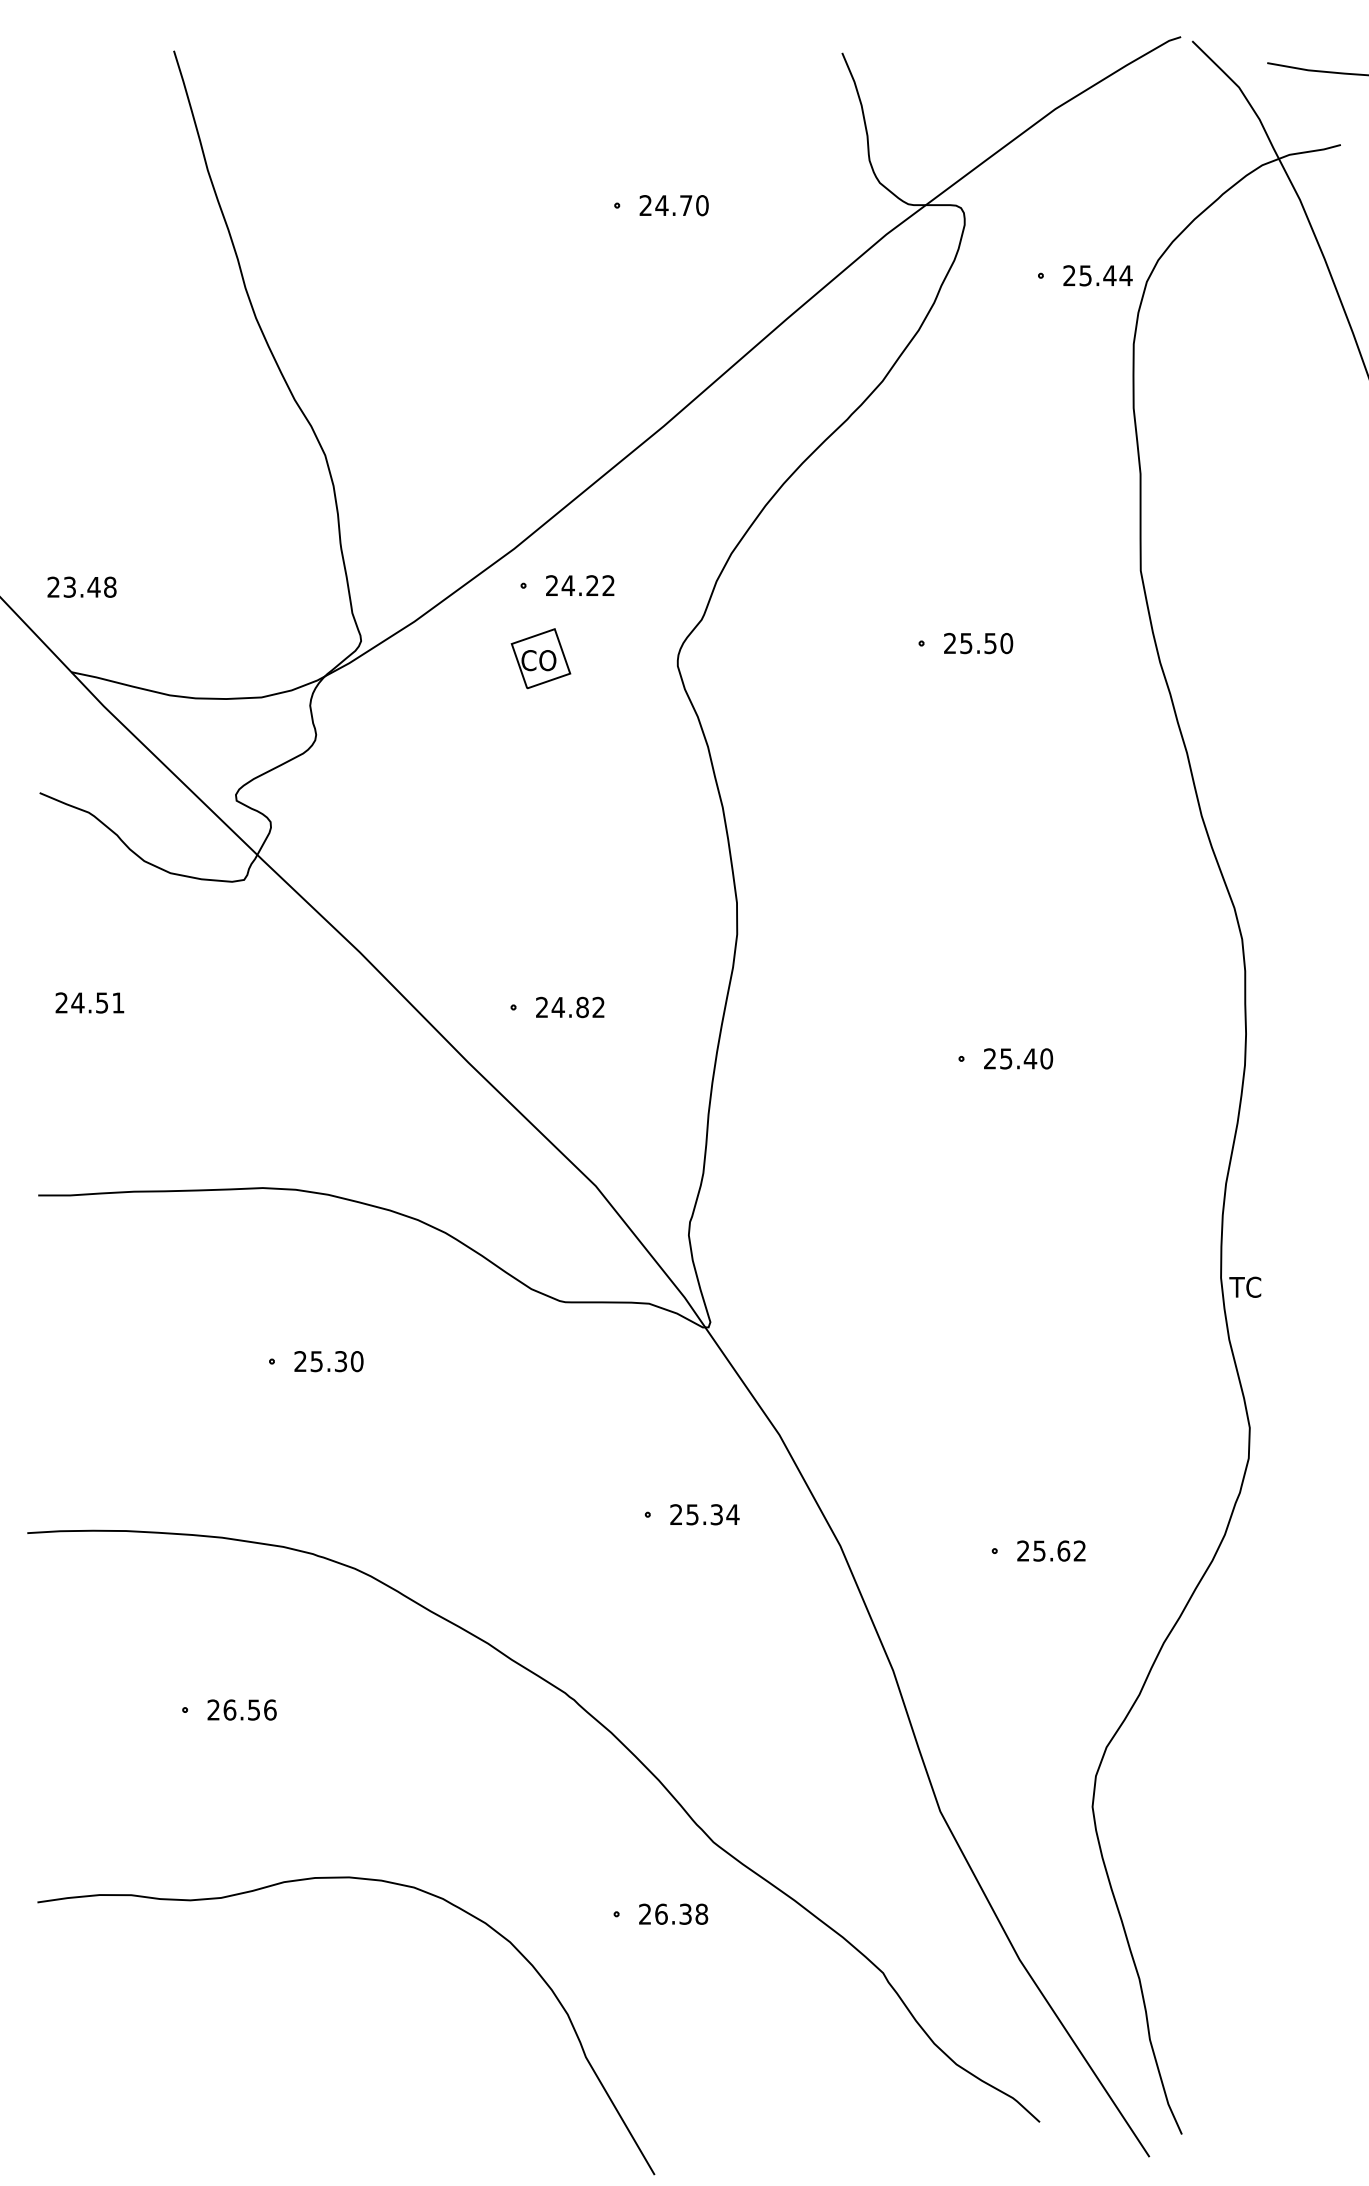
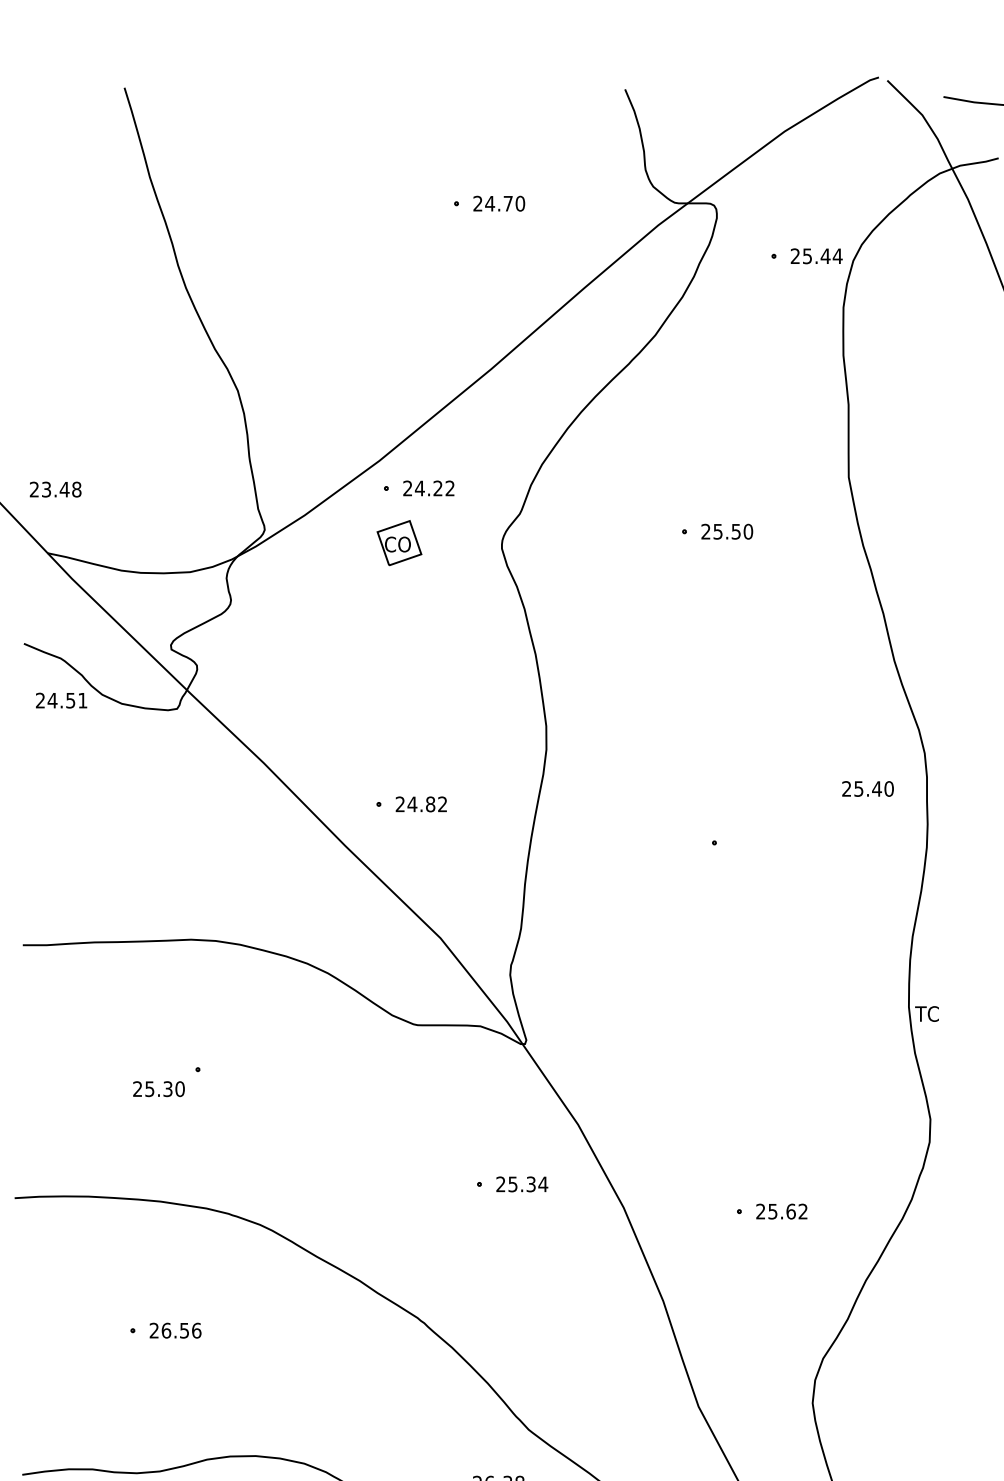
text: (89, 1002) -> (61, 700), moved
text: (1018, 1058) -> (868, 788), moved
text: (328, 1361) -> (158, 1089), moved

